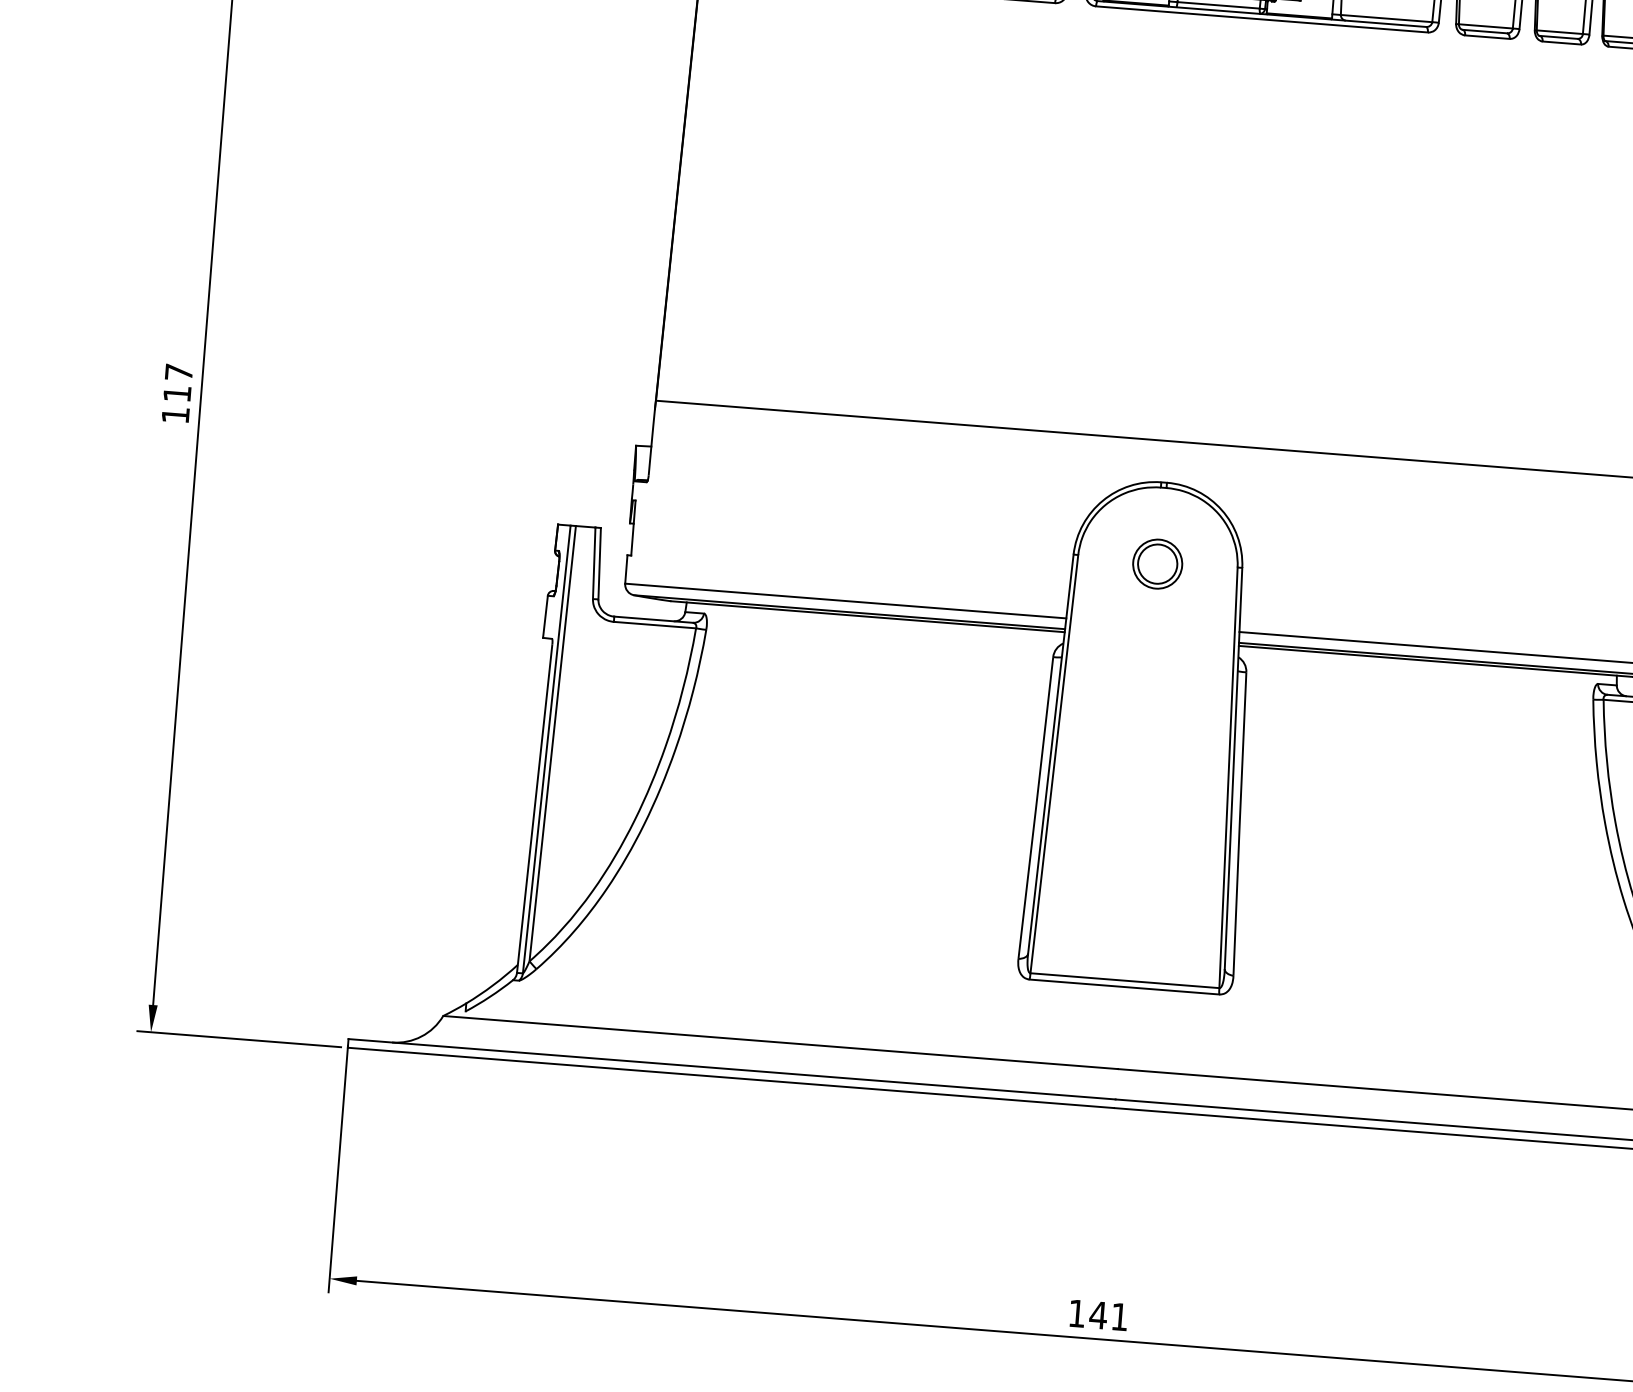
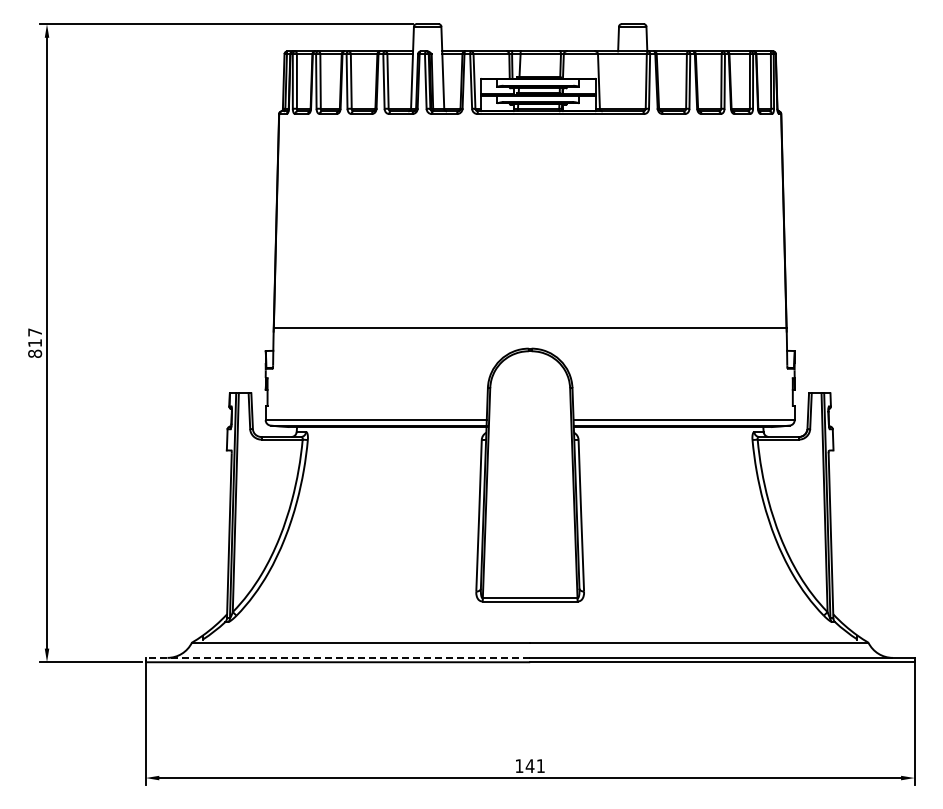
text: (176, 414) -> (35, 353), 117 -> 817
part: (1158, 564) -> (530, 389), removed
line: (731, 1068) -> (337, 657), solid -> dashed

